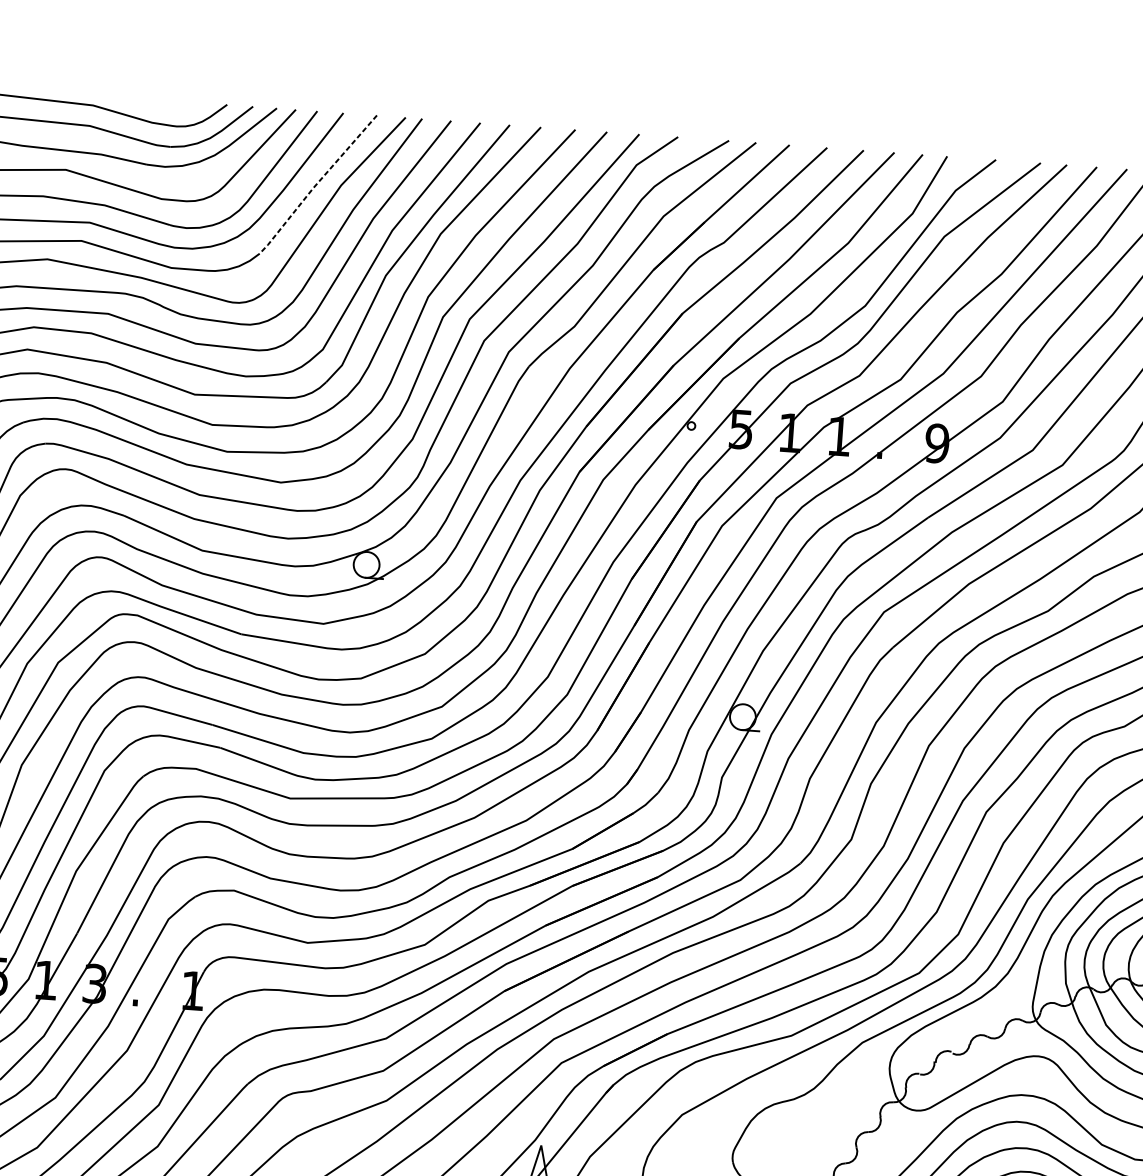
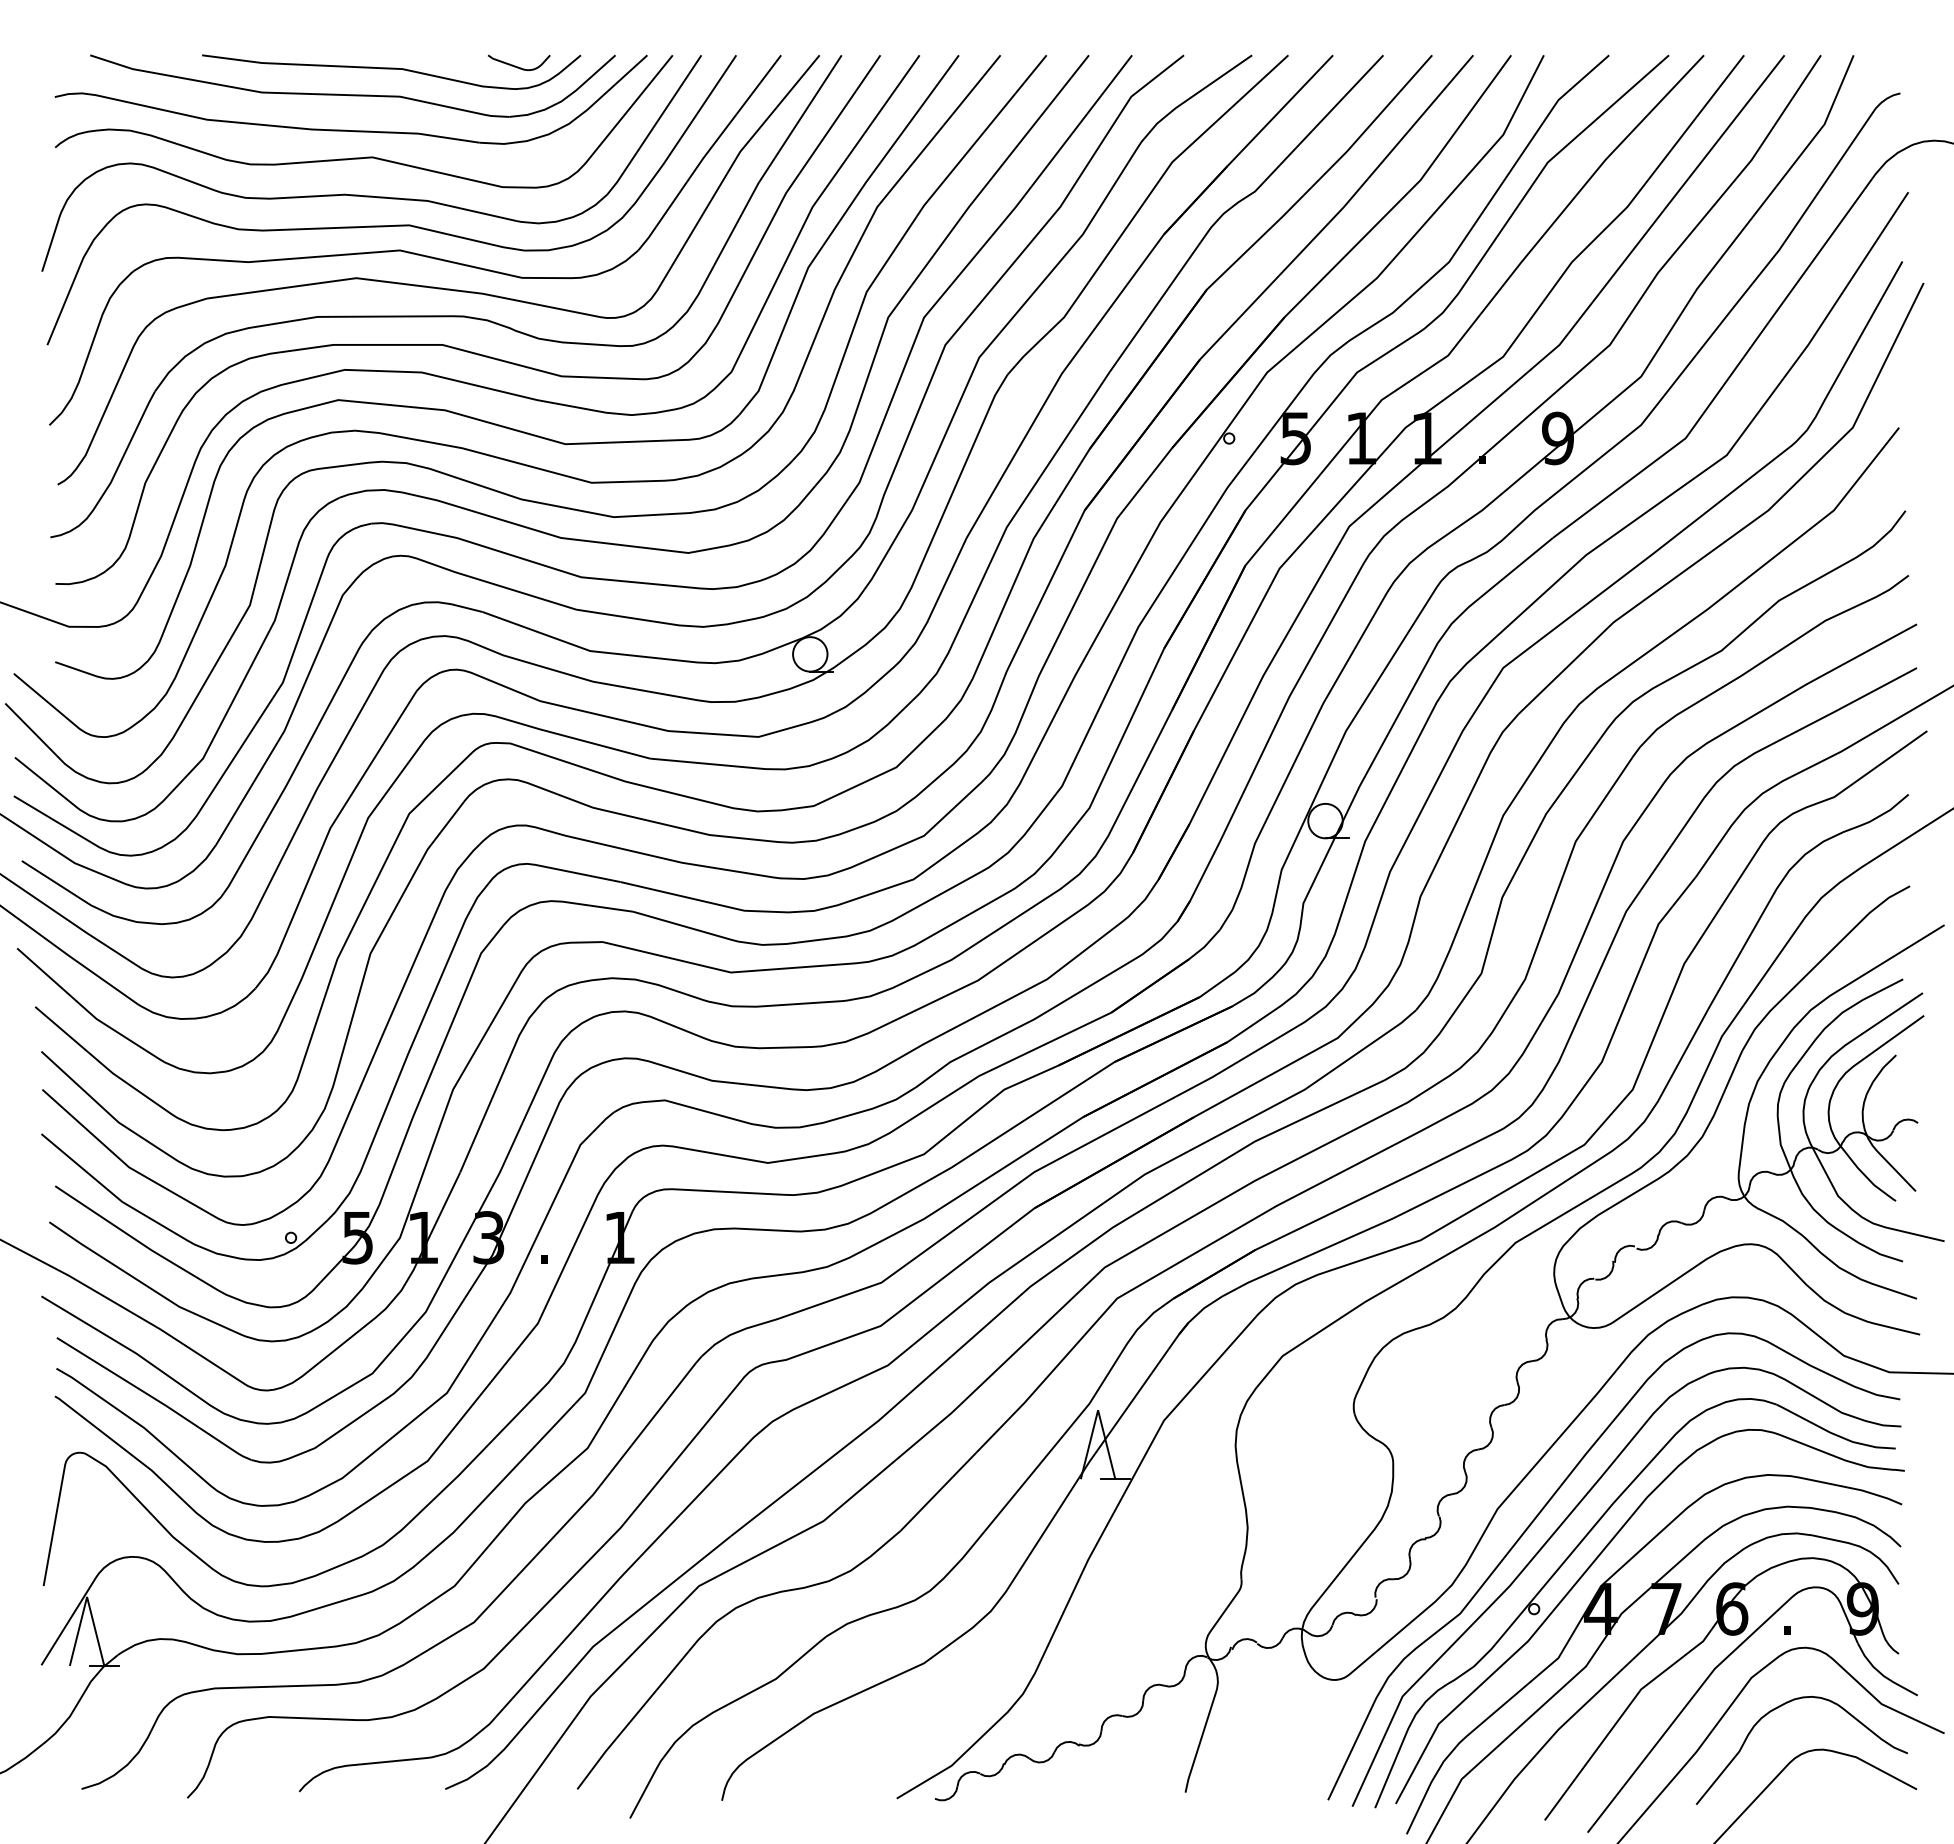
curve: (179, 109) -> (518, 66), added
line: (316, 184) -> (707, 153), dashed -> solid

